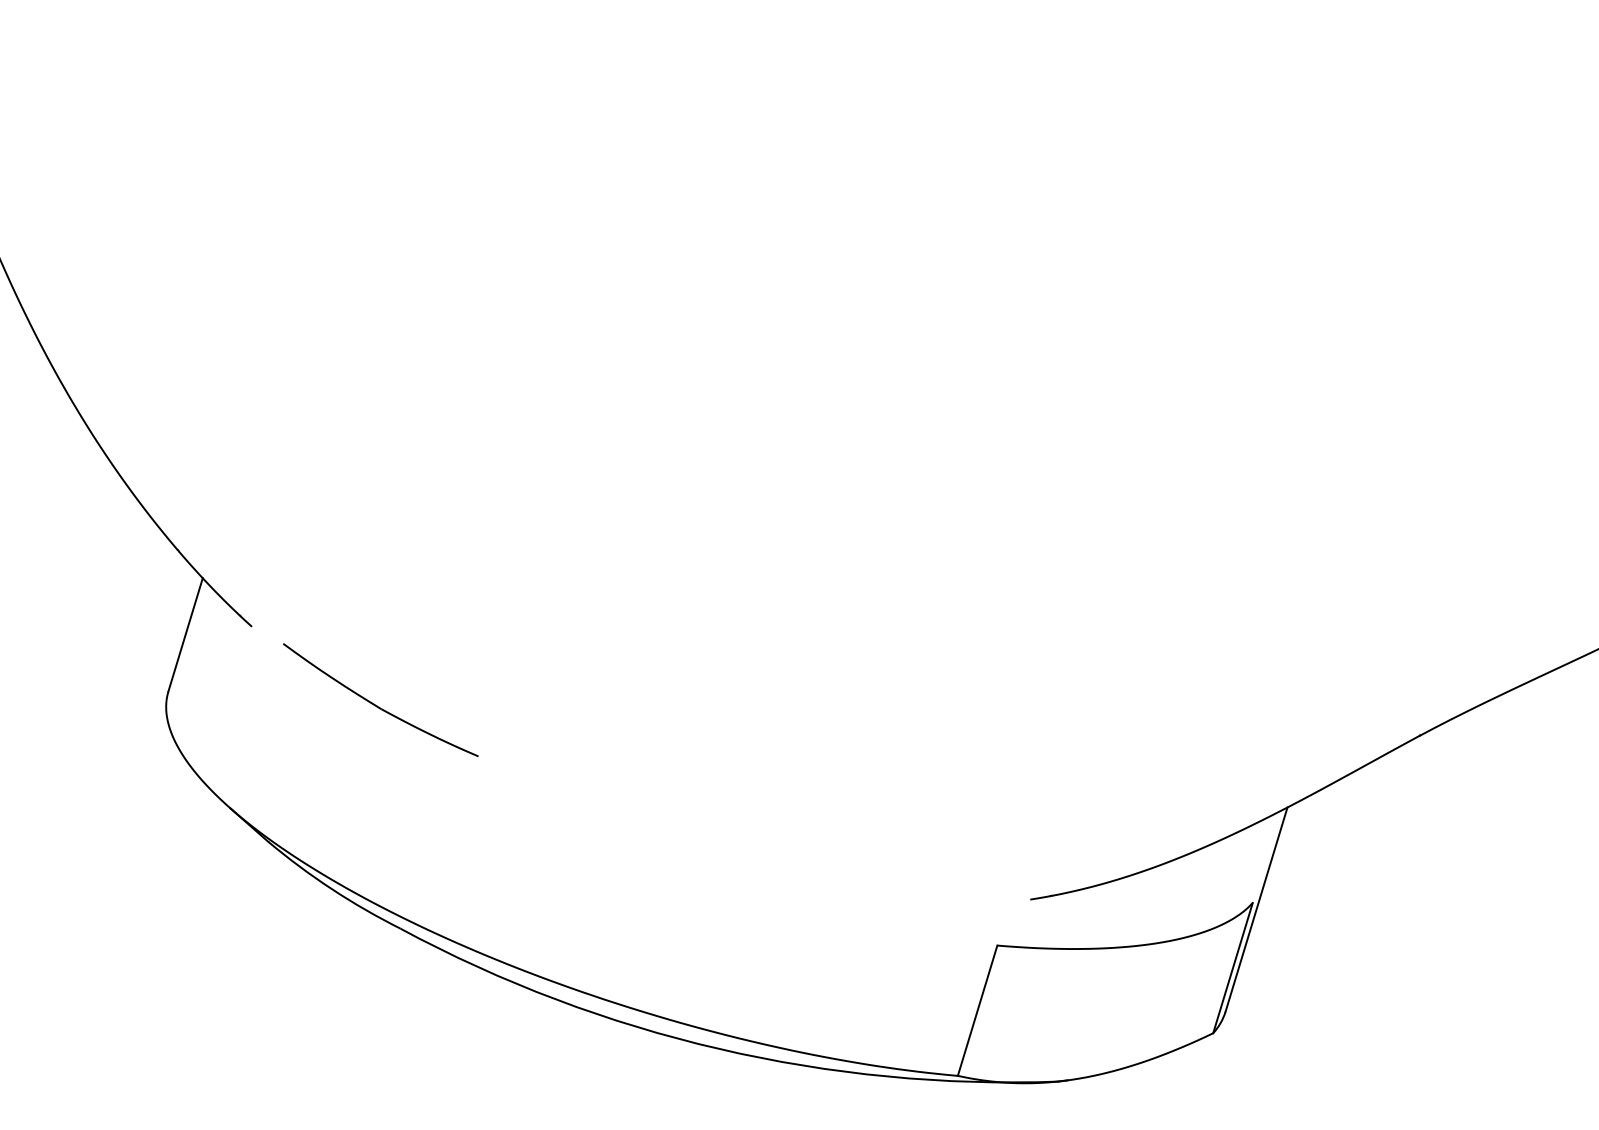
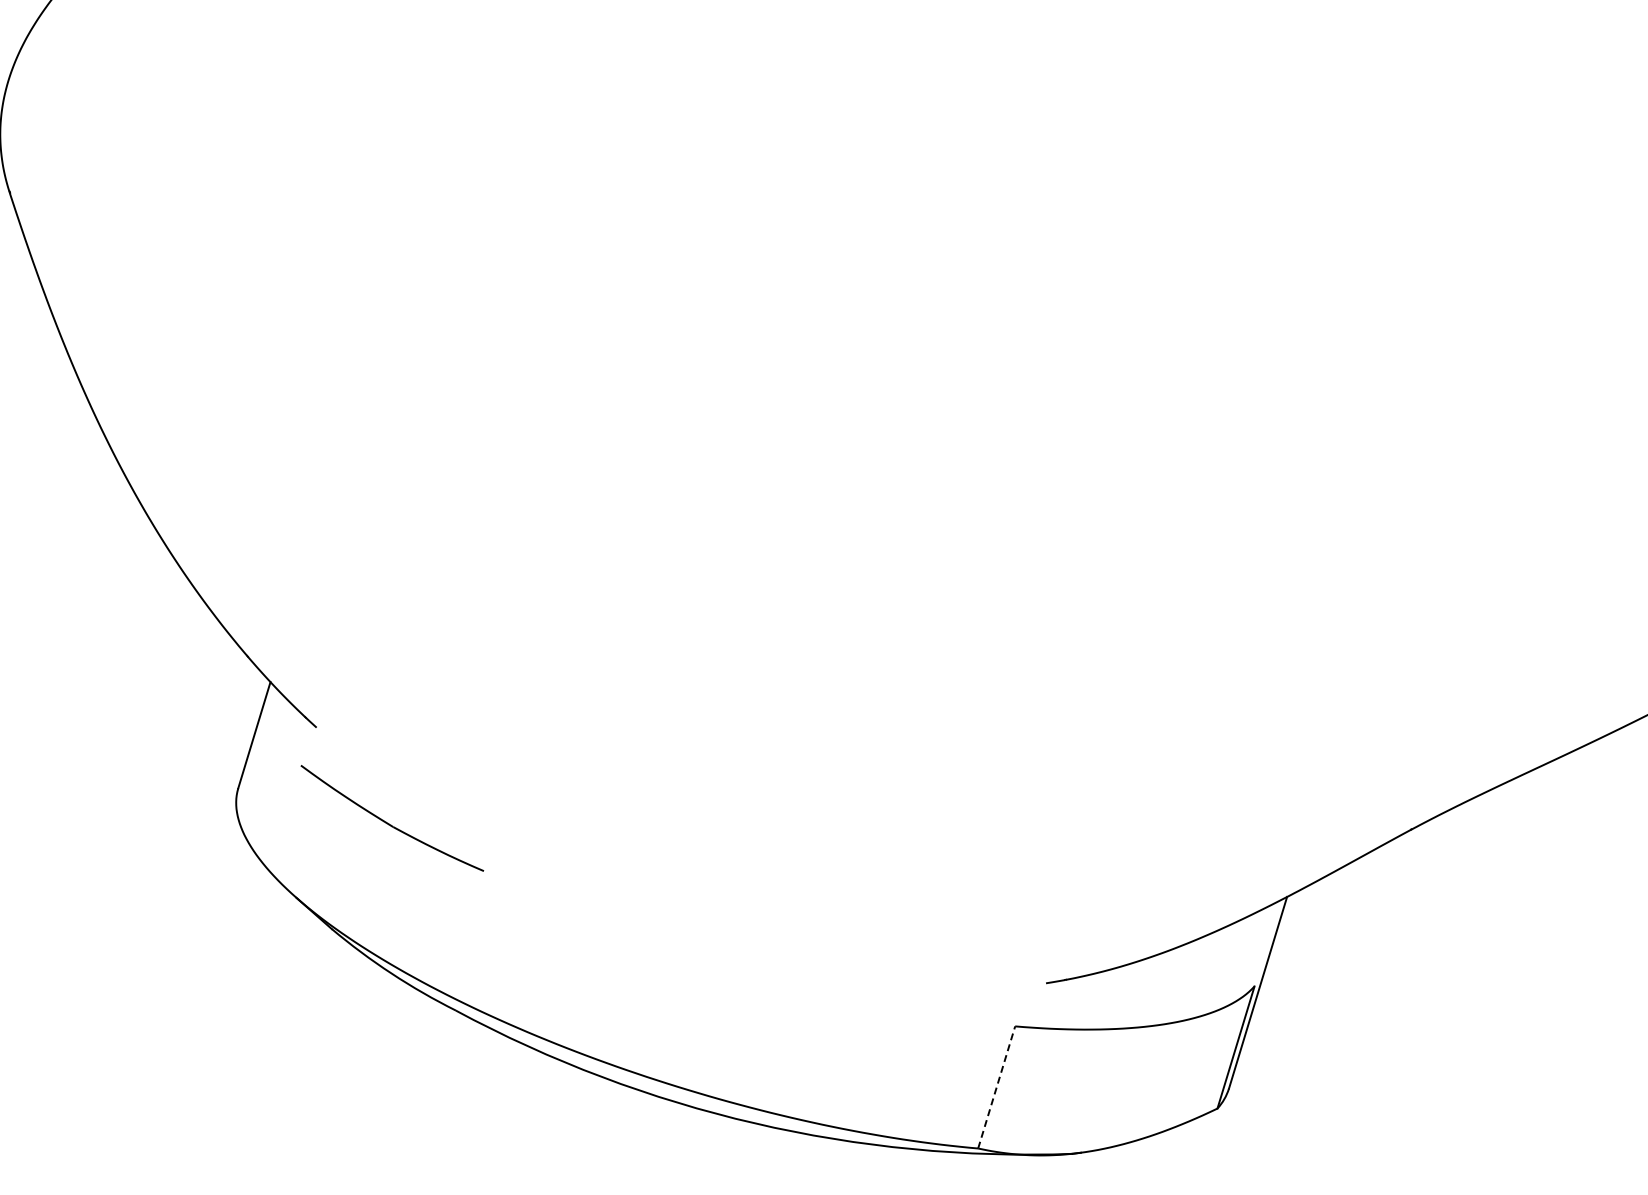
part: (380, 700) -> (392, 818), moved
line: (977, 1010) -> (996, 1087), solid -> dashed

